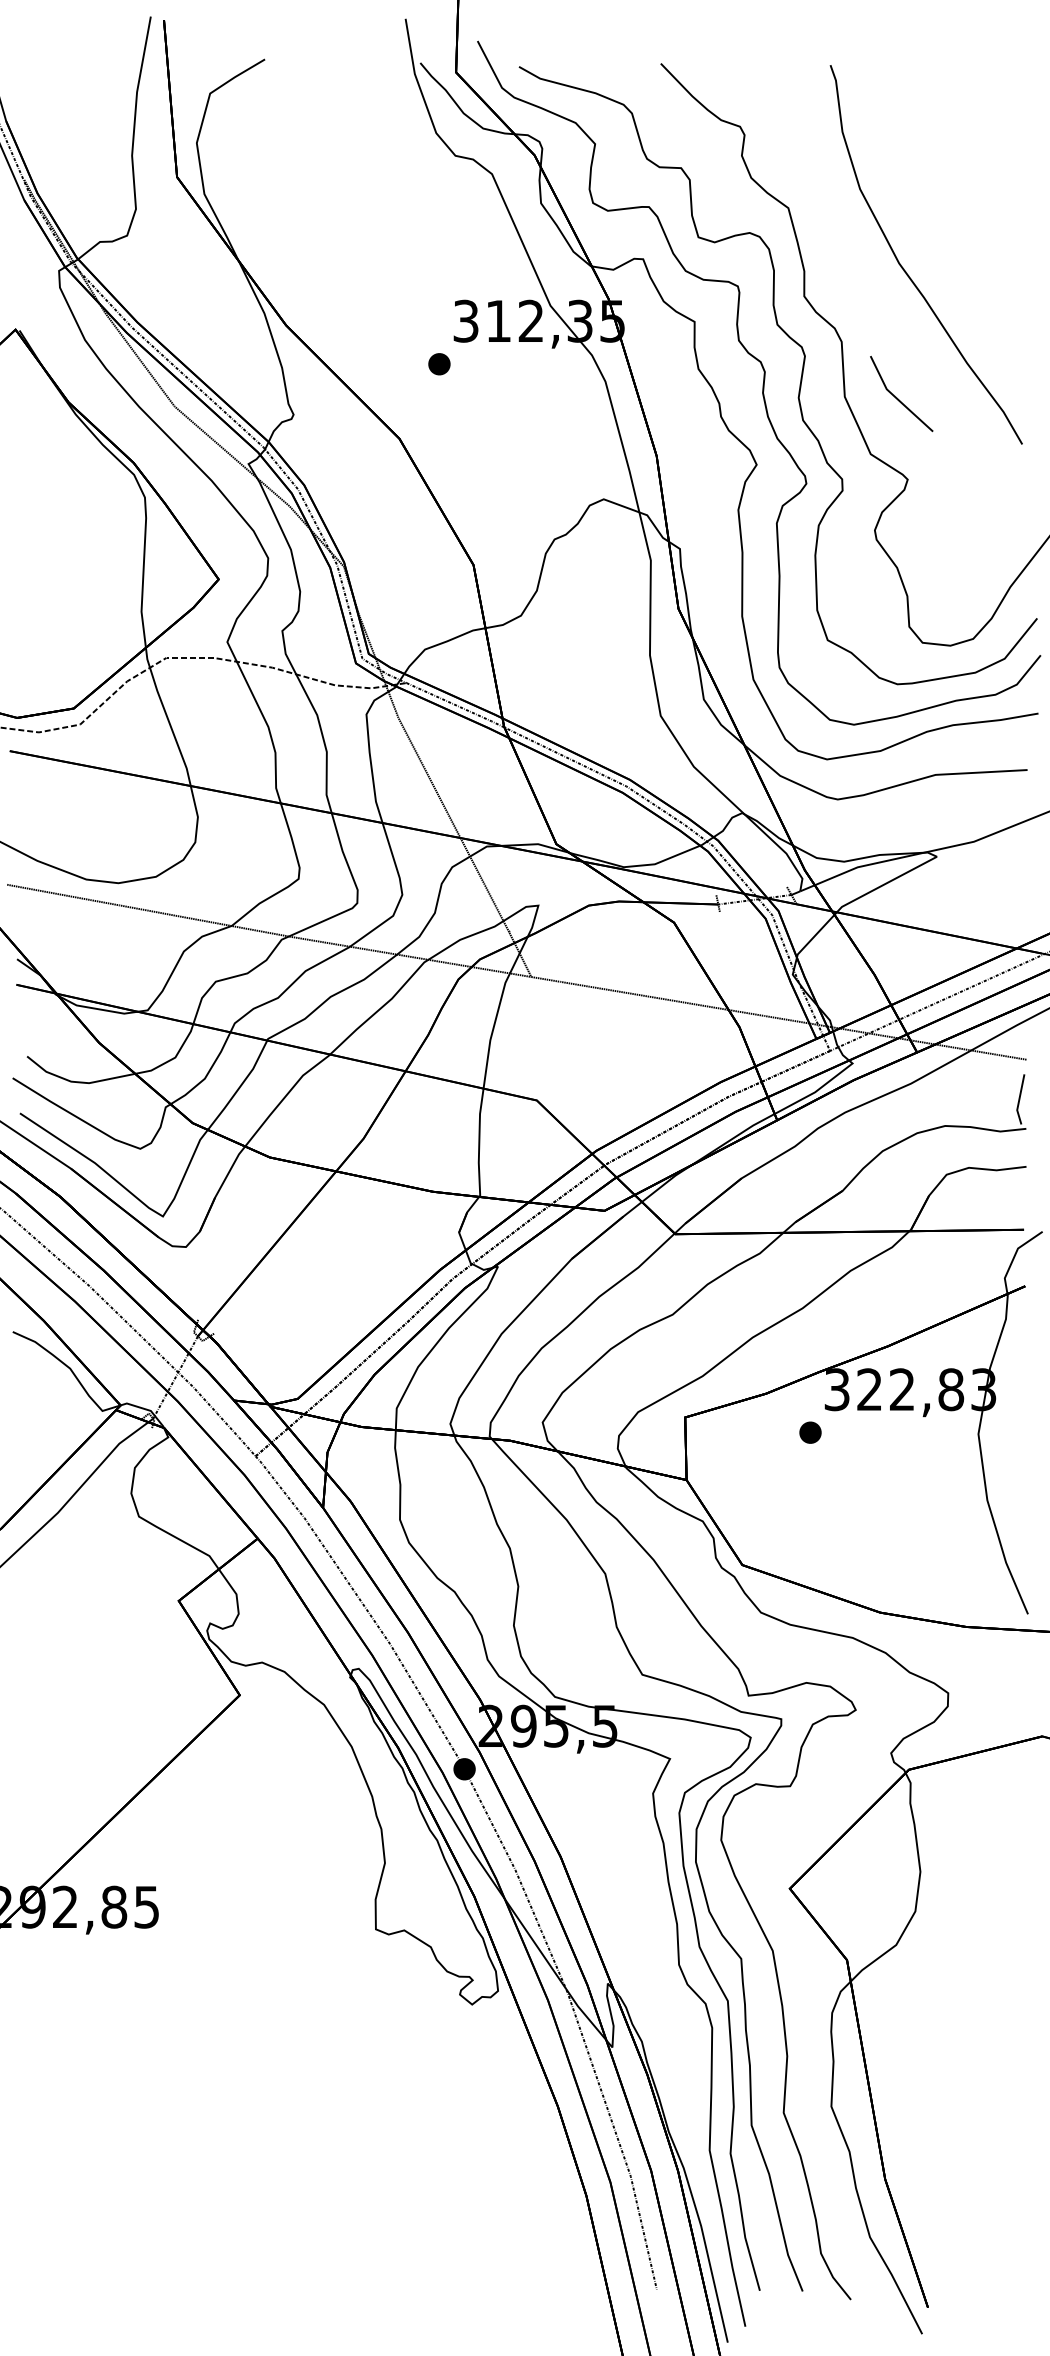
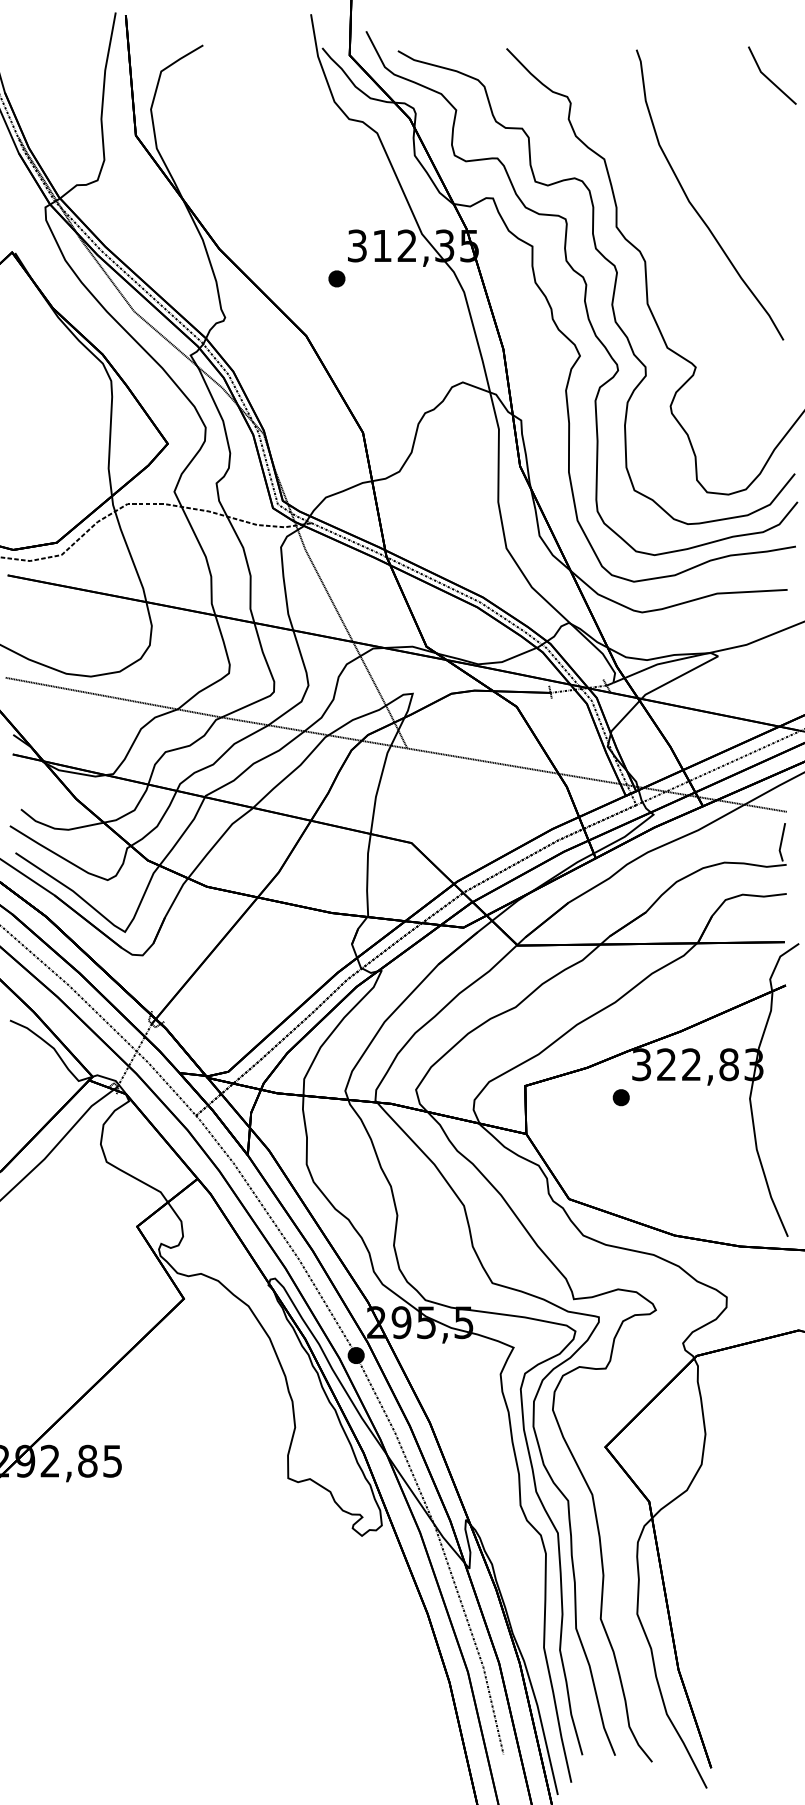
line: (897, 397) -> (769, 78), moved

